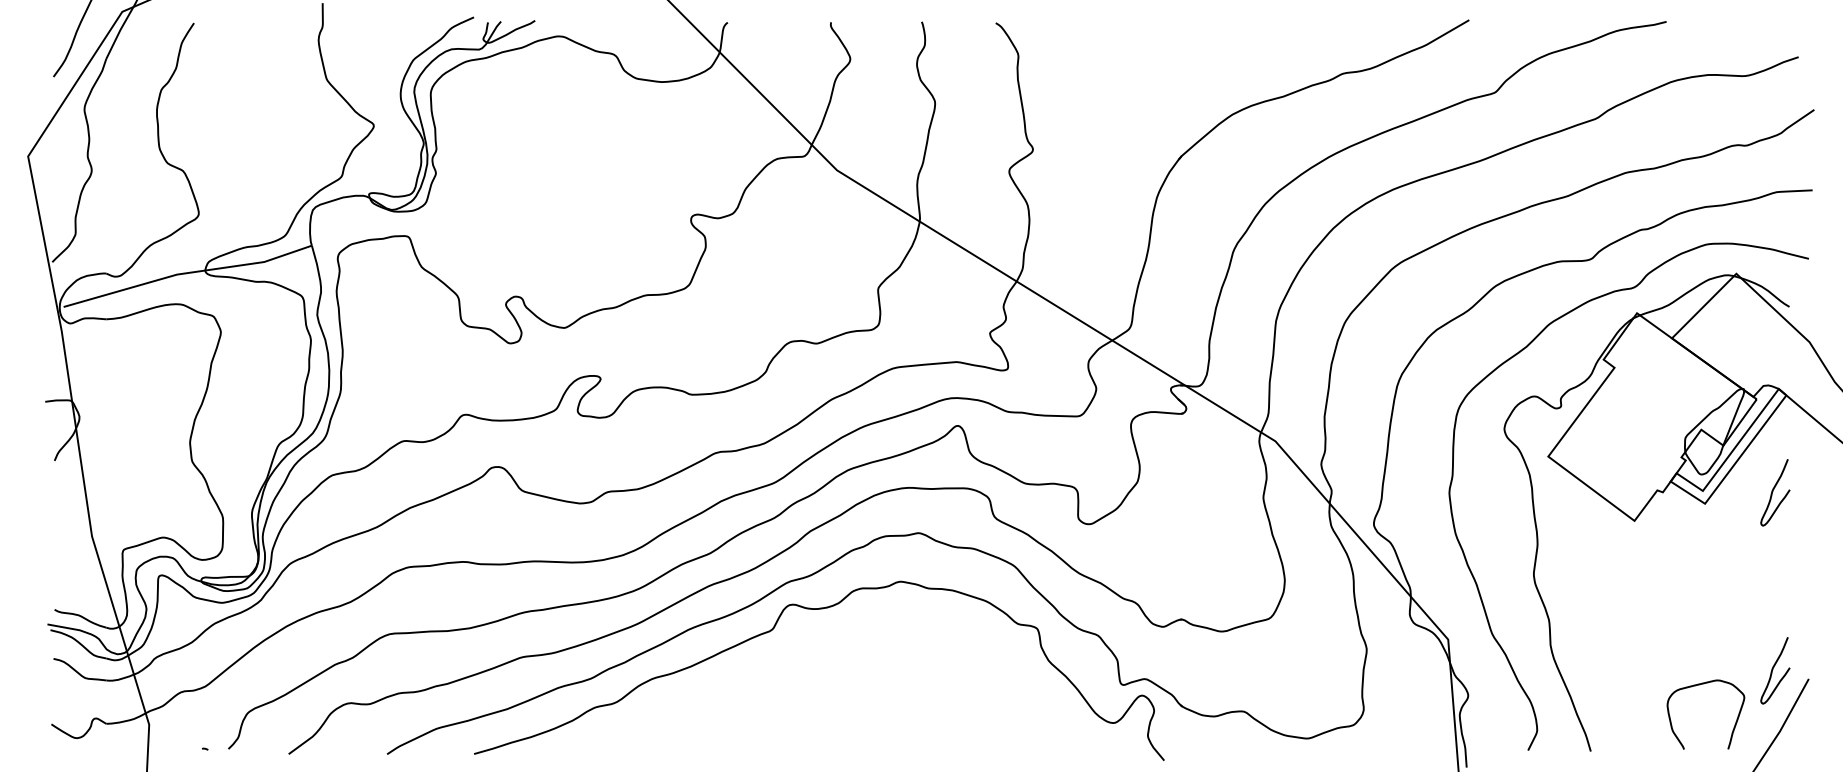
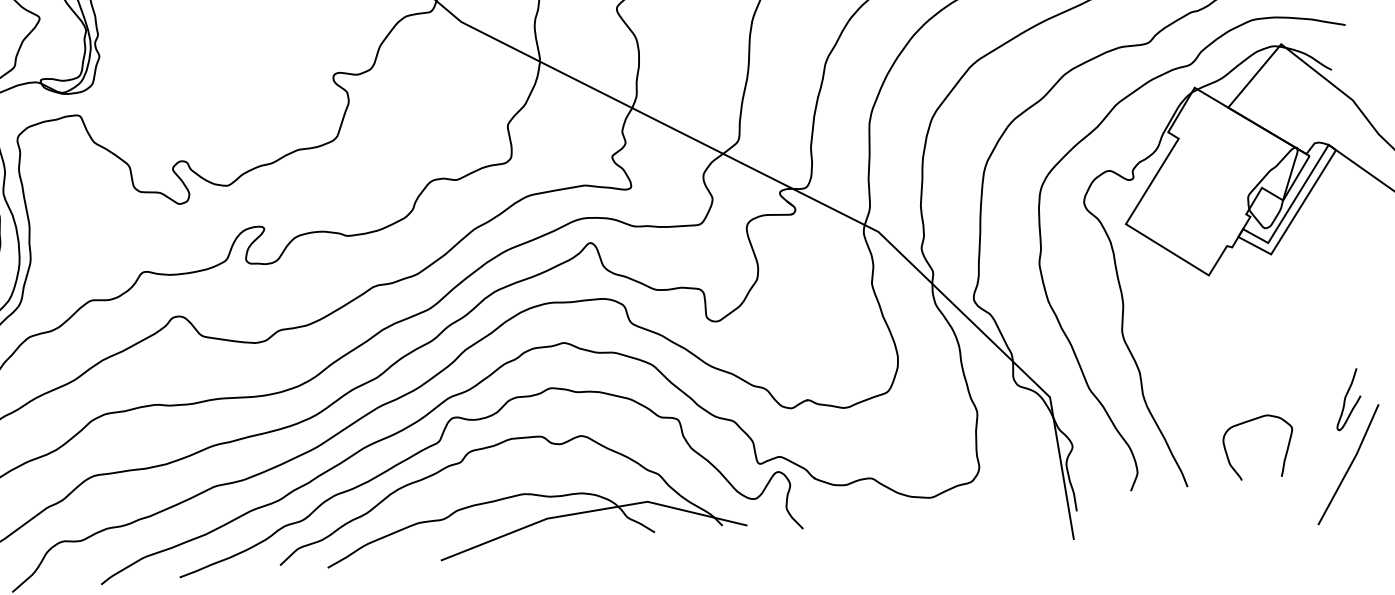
curve: (1773, 491) -> (1331, 237), removed
curve: (1699, 685) -> (1250, 421), moved
part: (844, 696) -> (509, 496), added

